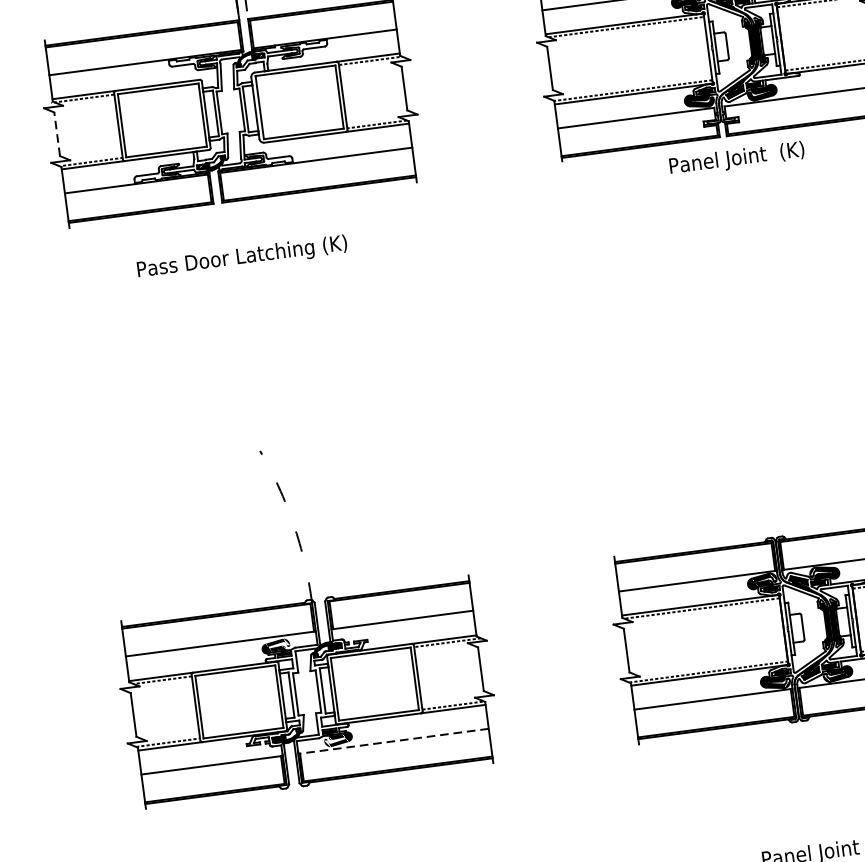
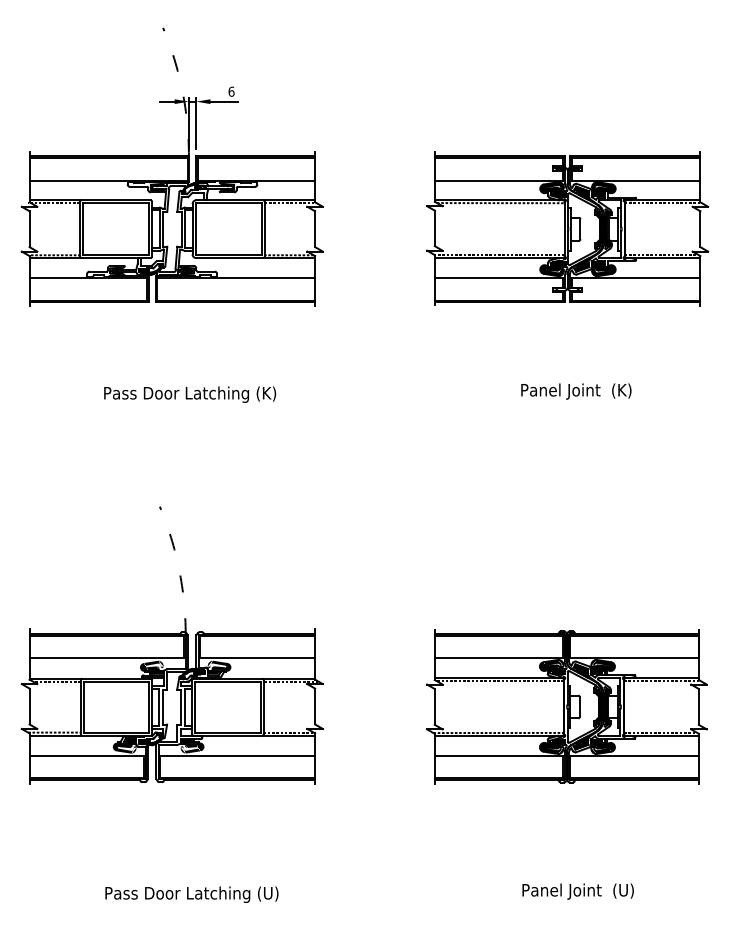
line: (57, 134) -> (29, 229), dashed -> solid
text: (737, 158) -> (576, 391), moved
text: (242, 257) -> (190, 394), moved
fill: (358, 637) -> (219, 667), added
line: (393, 741) -> (236, 755), dashed -> solid
fill: (255, 748) -> (124, 746), added

